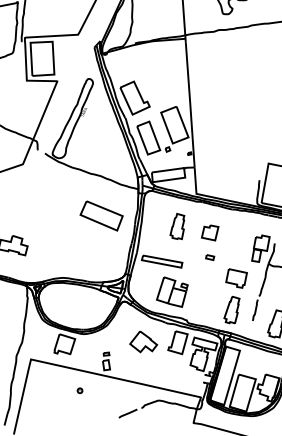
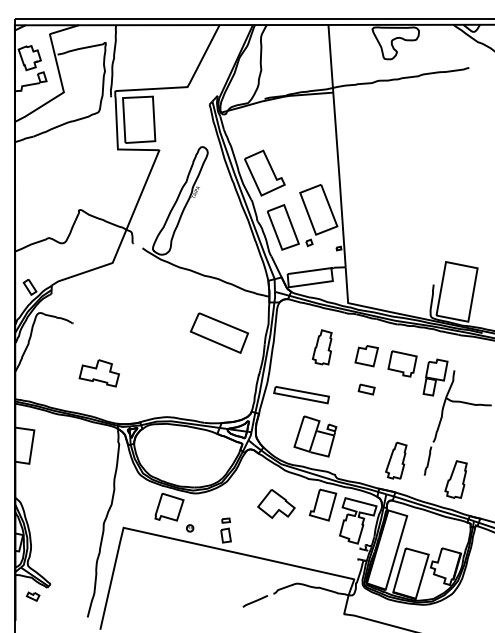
part: (210, 257) -> (366, 389), size x1.43
part: (236, 278) -> (402, 363), moved
part: (80, 390) -> (190, 528), moved

